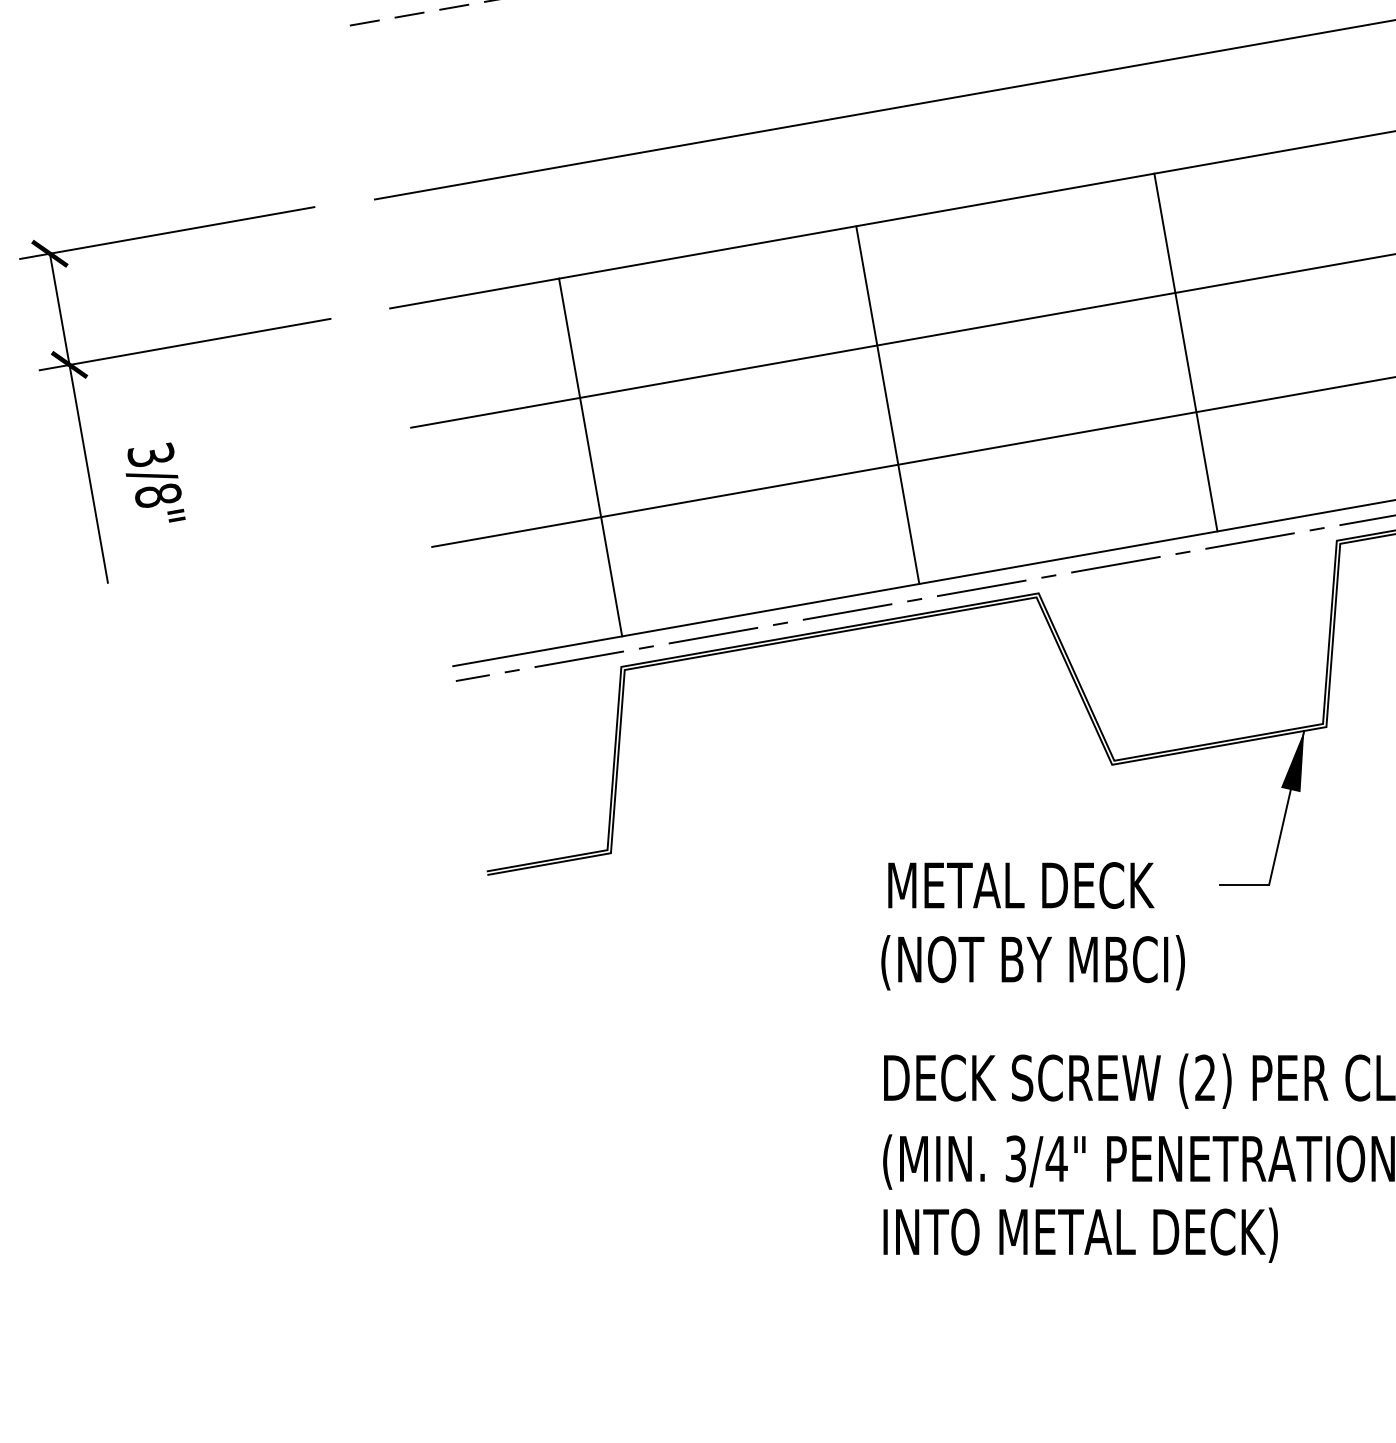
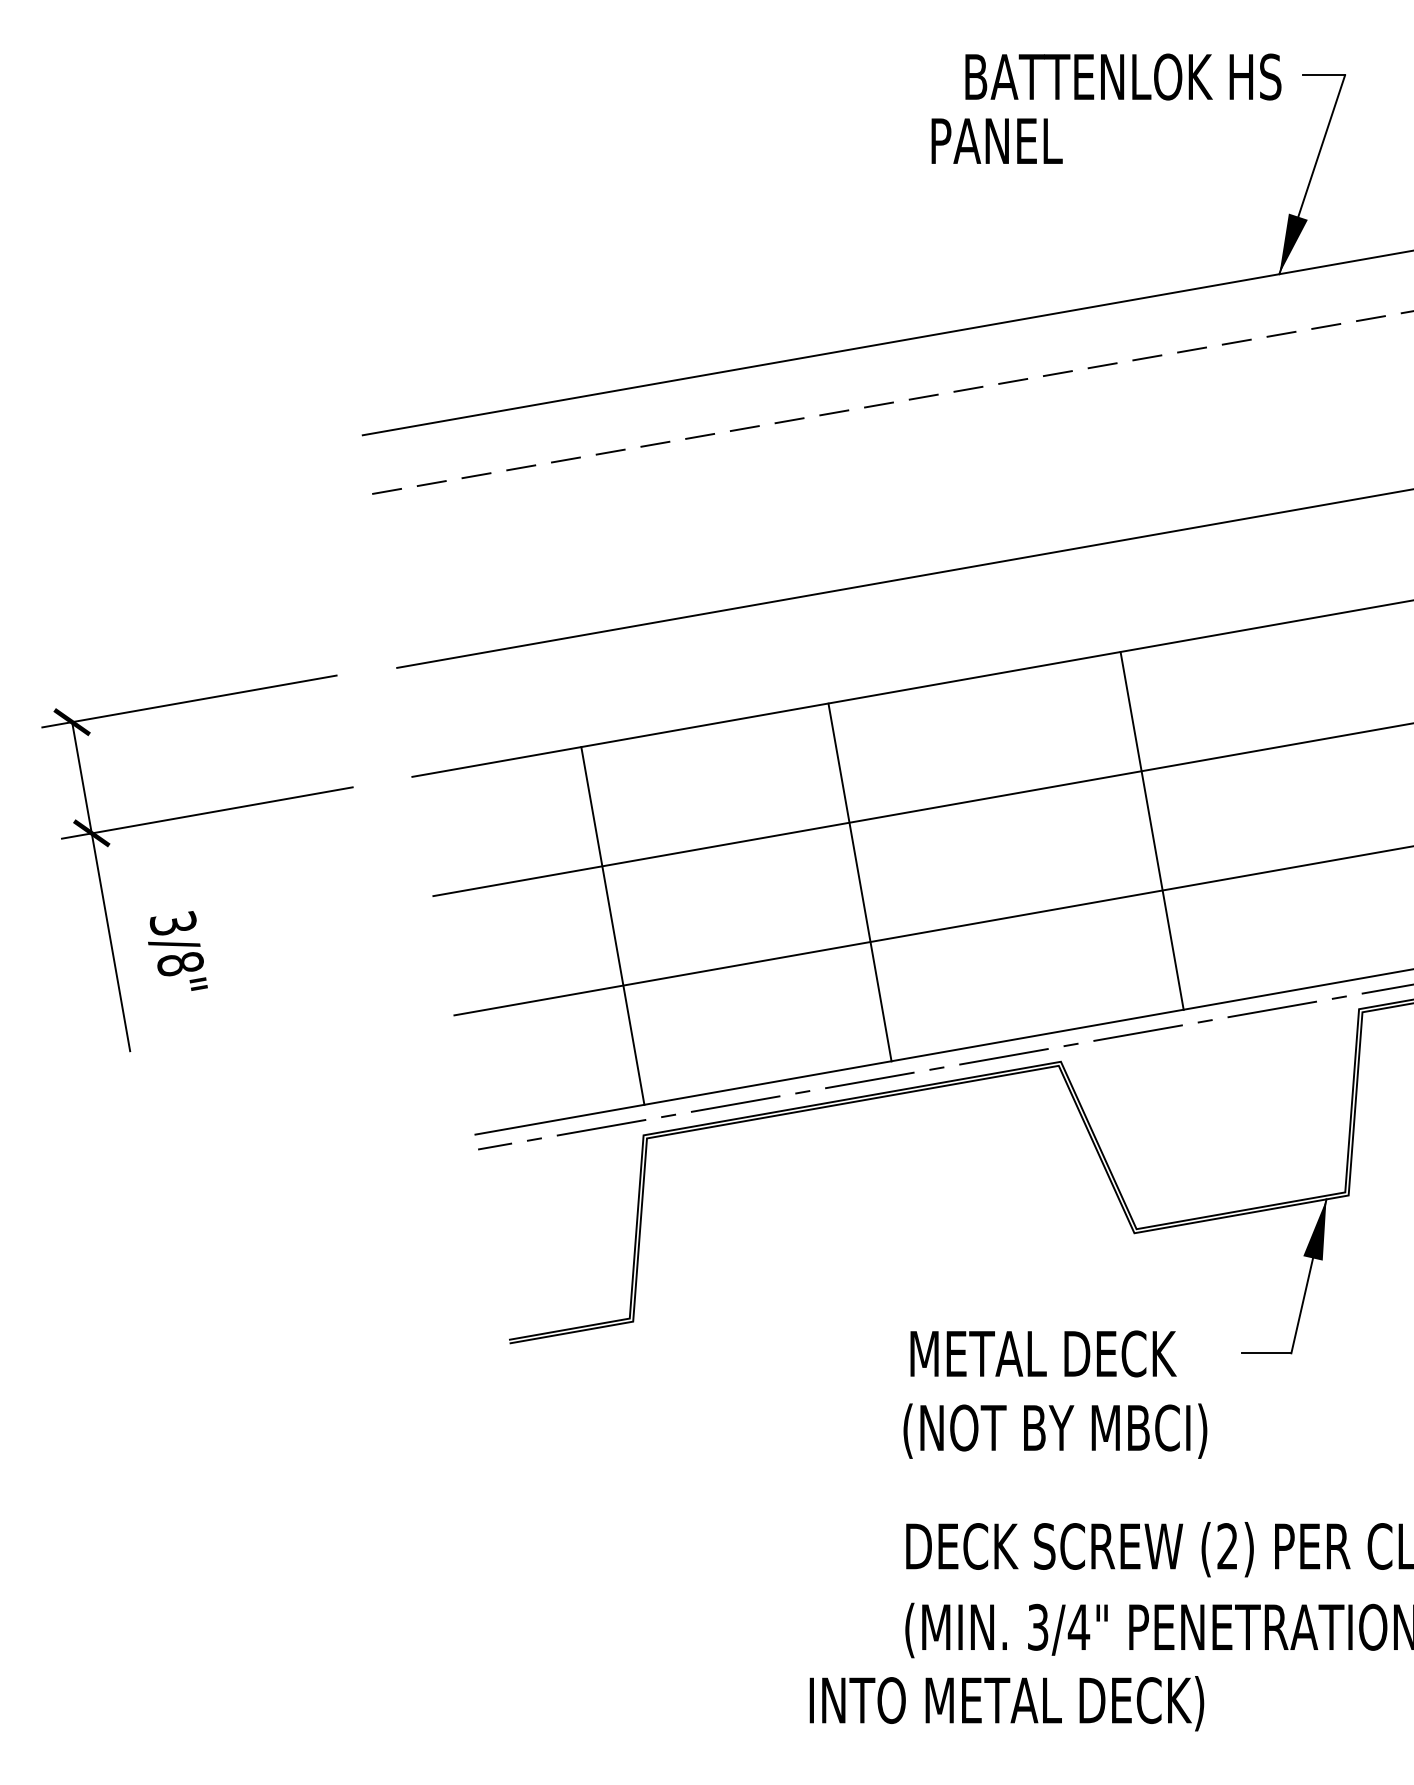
line: (1185, 352) -> (1151, 830), moved
line: (887, 405) -> (859, 882), moved
text: (1080, 1235) -> (1006, 1703), moved

